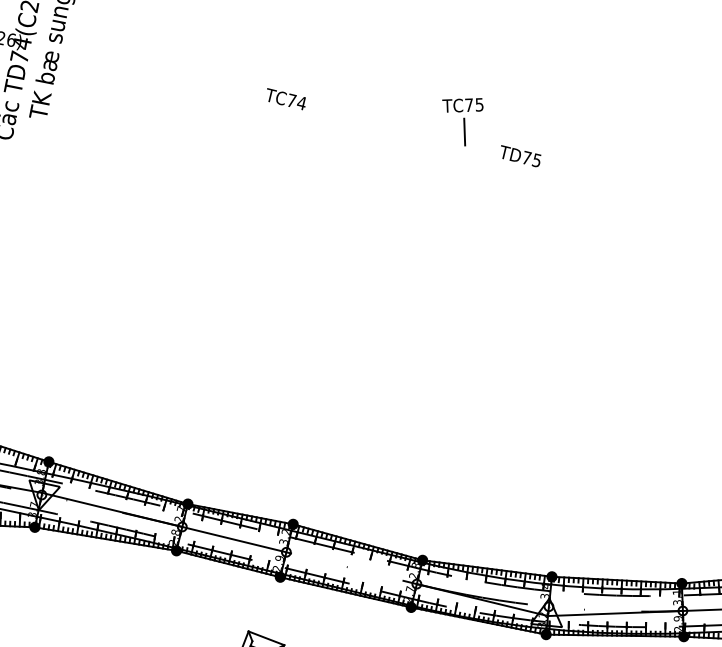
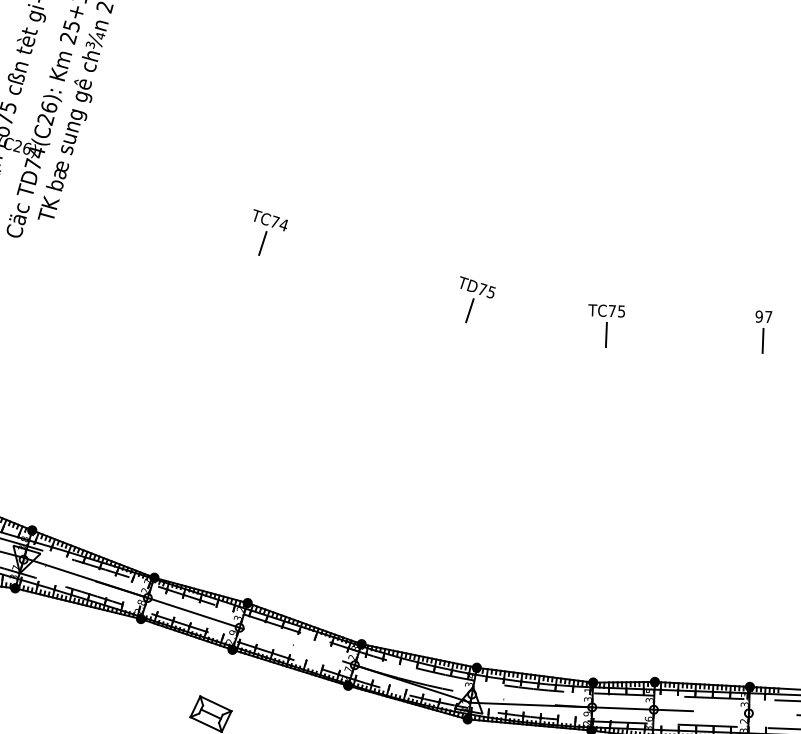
part: (463, 121) -> (606, 325), moved
line: (279, 125) -> (262, 243), added
line: (514, 182) -> (469, 310), added

